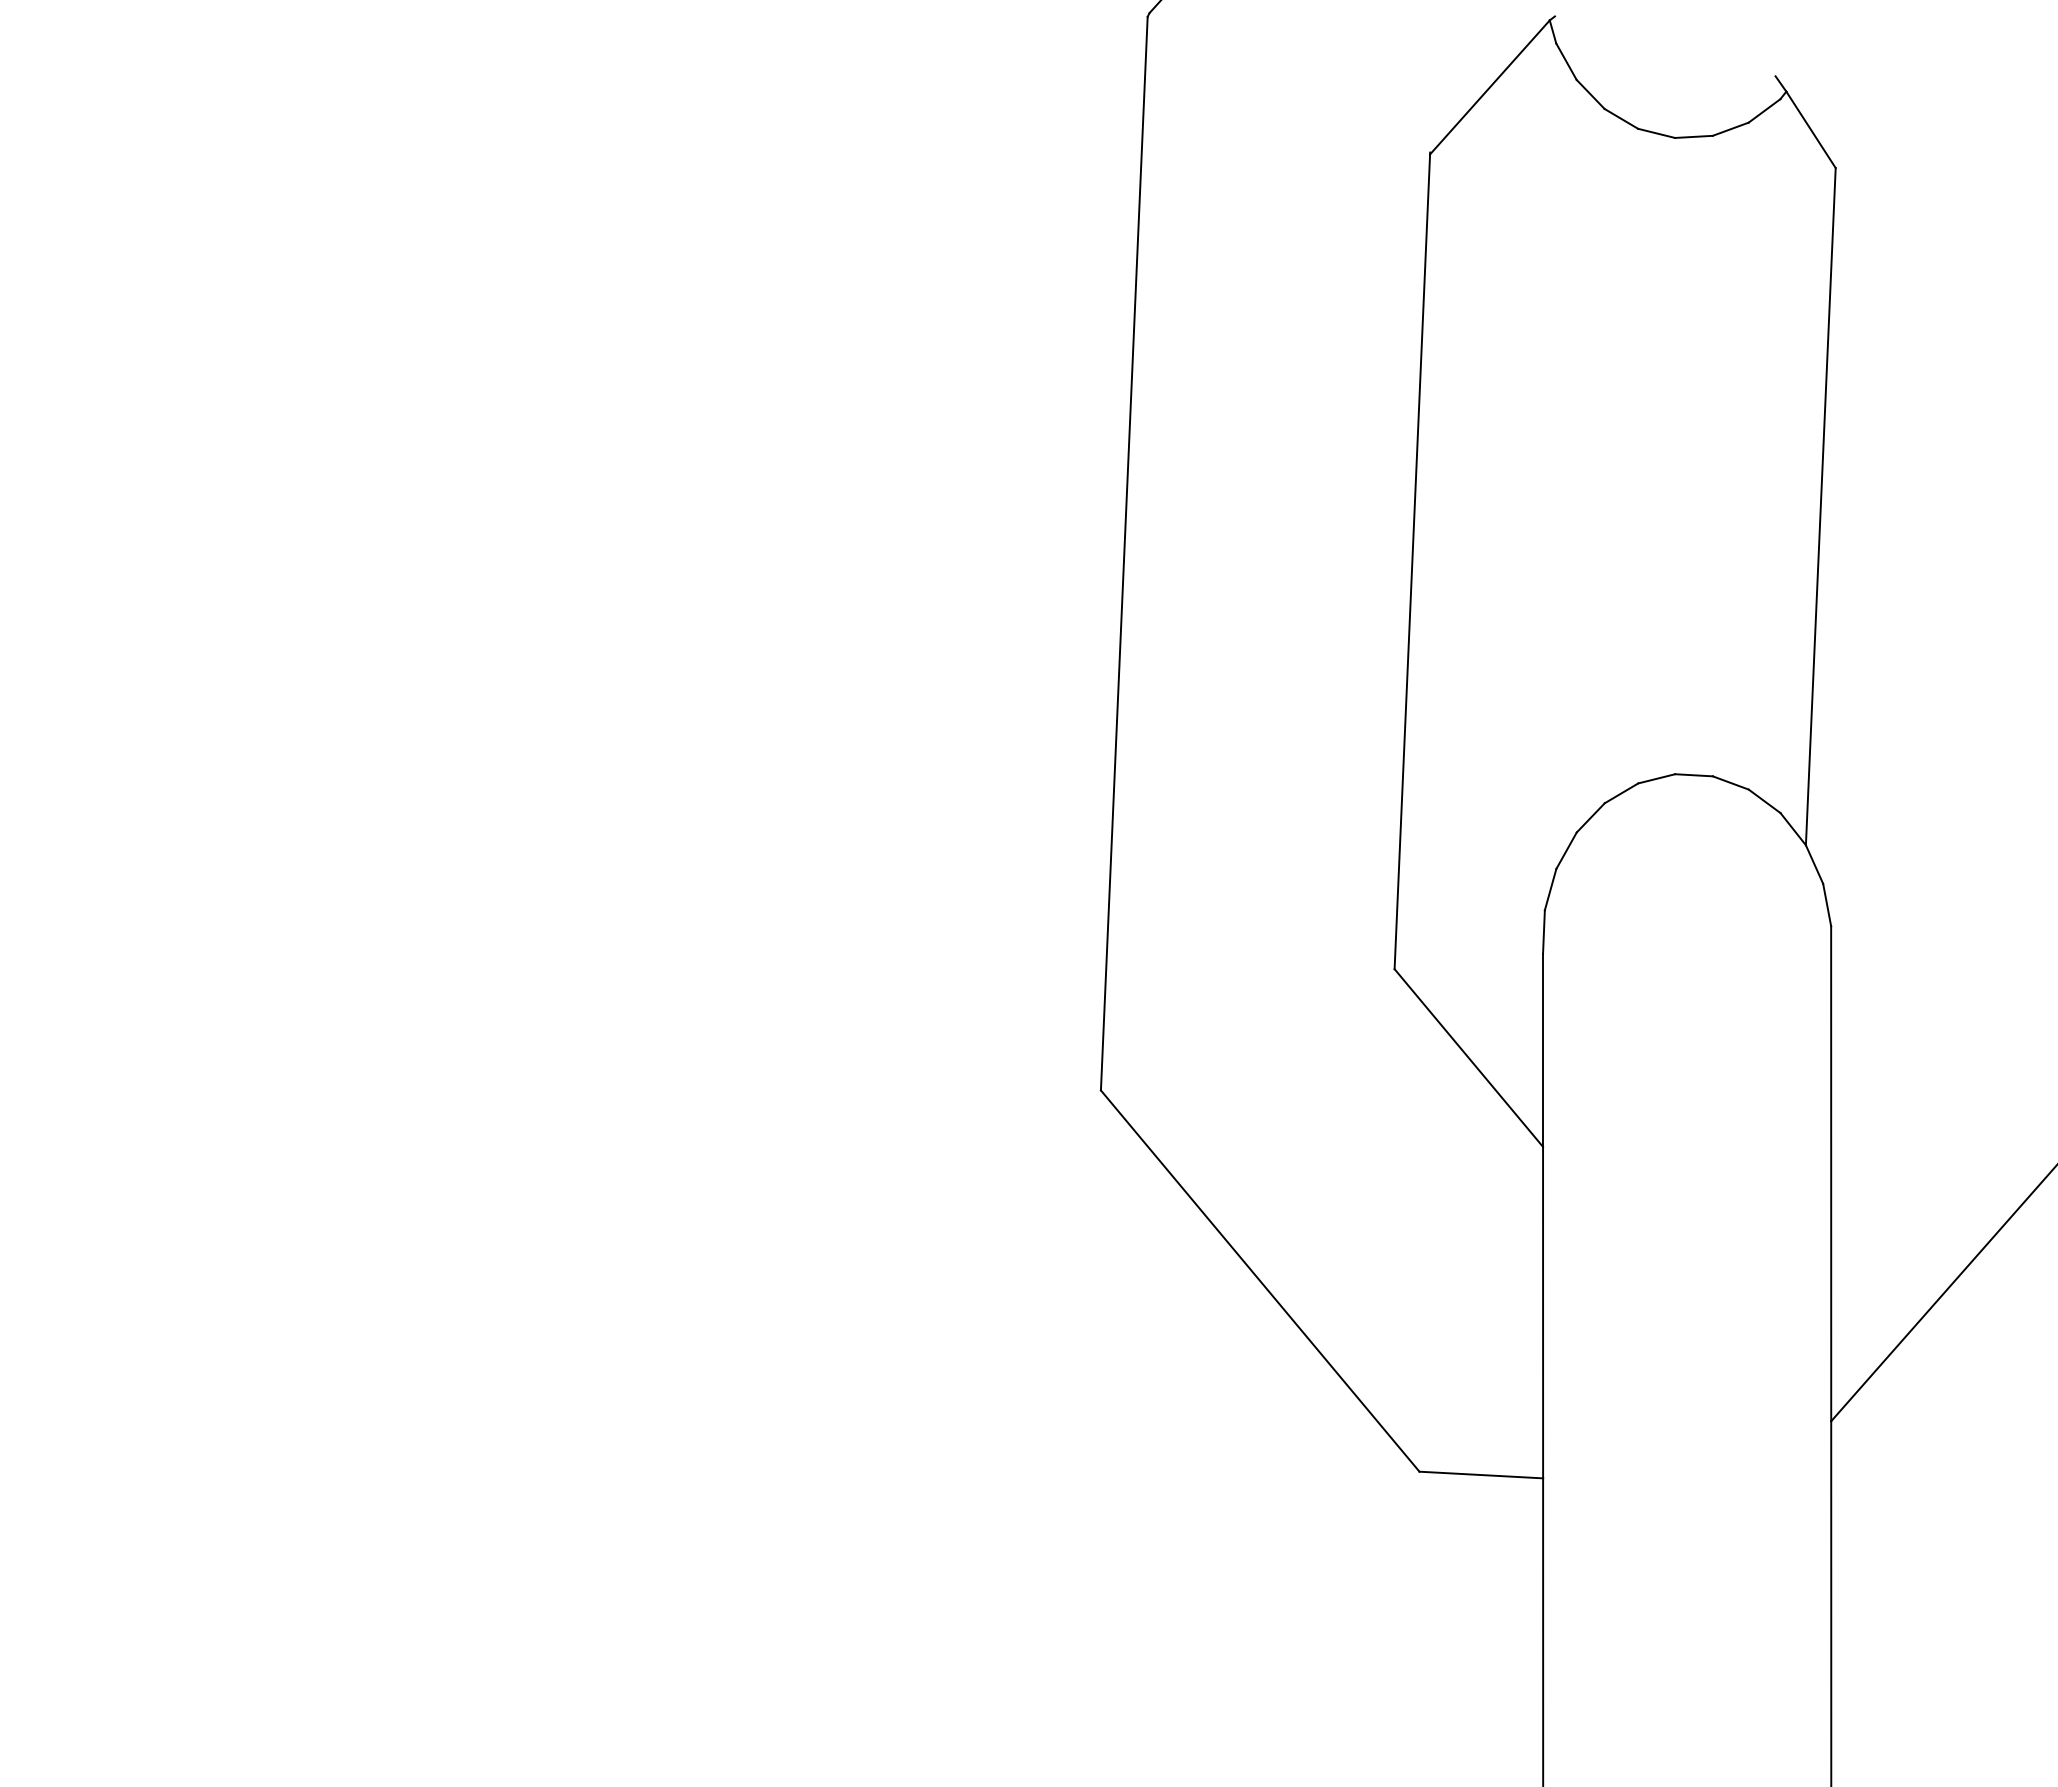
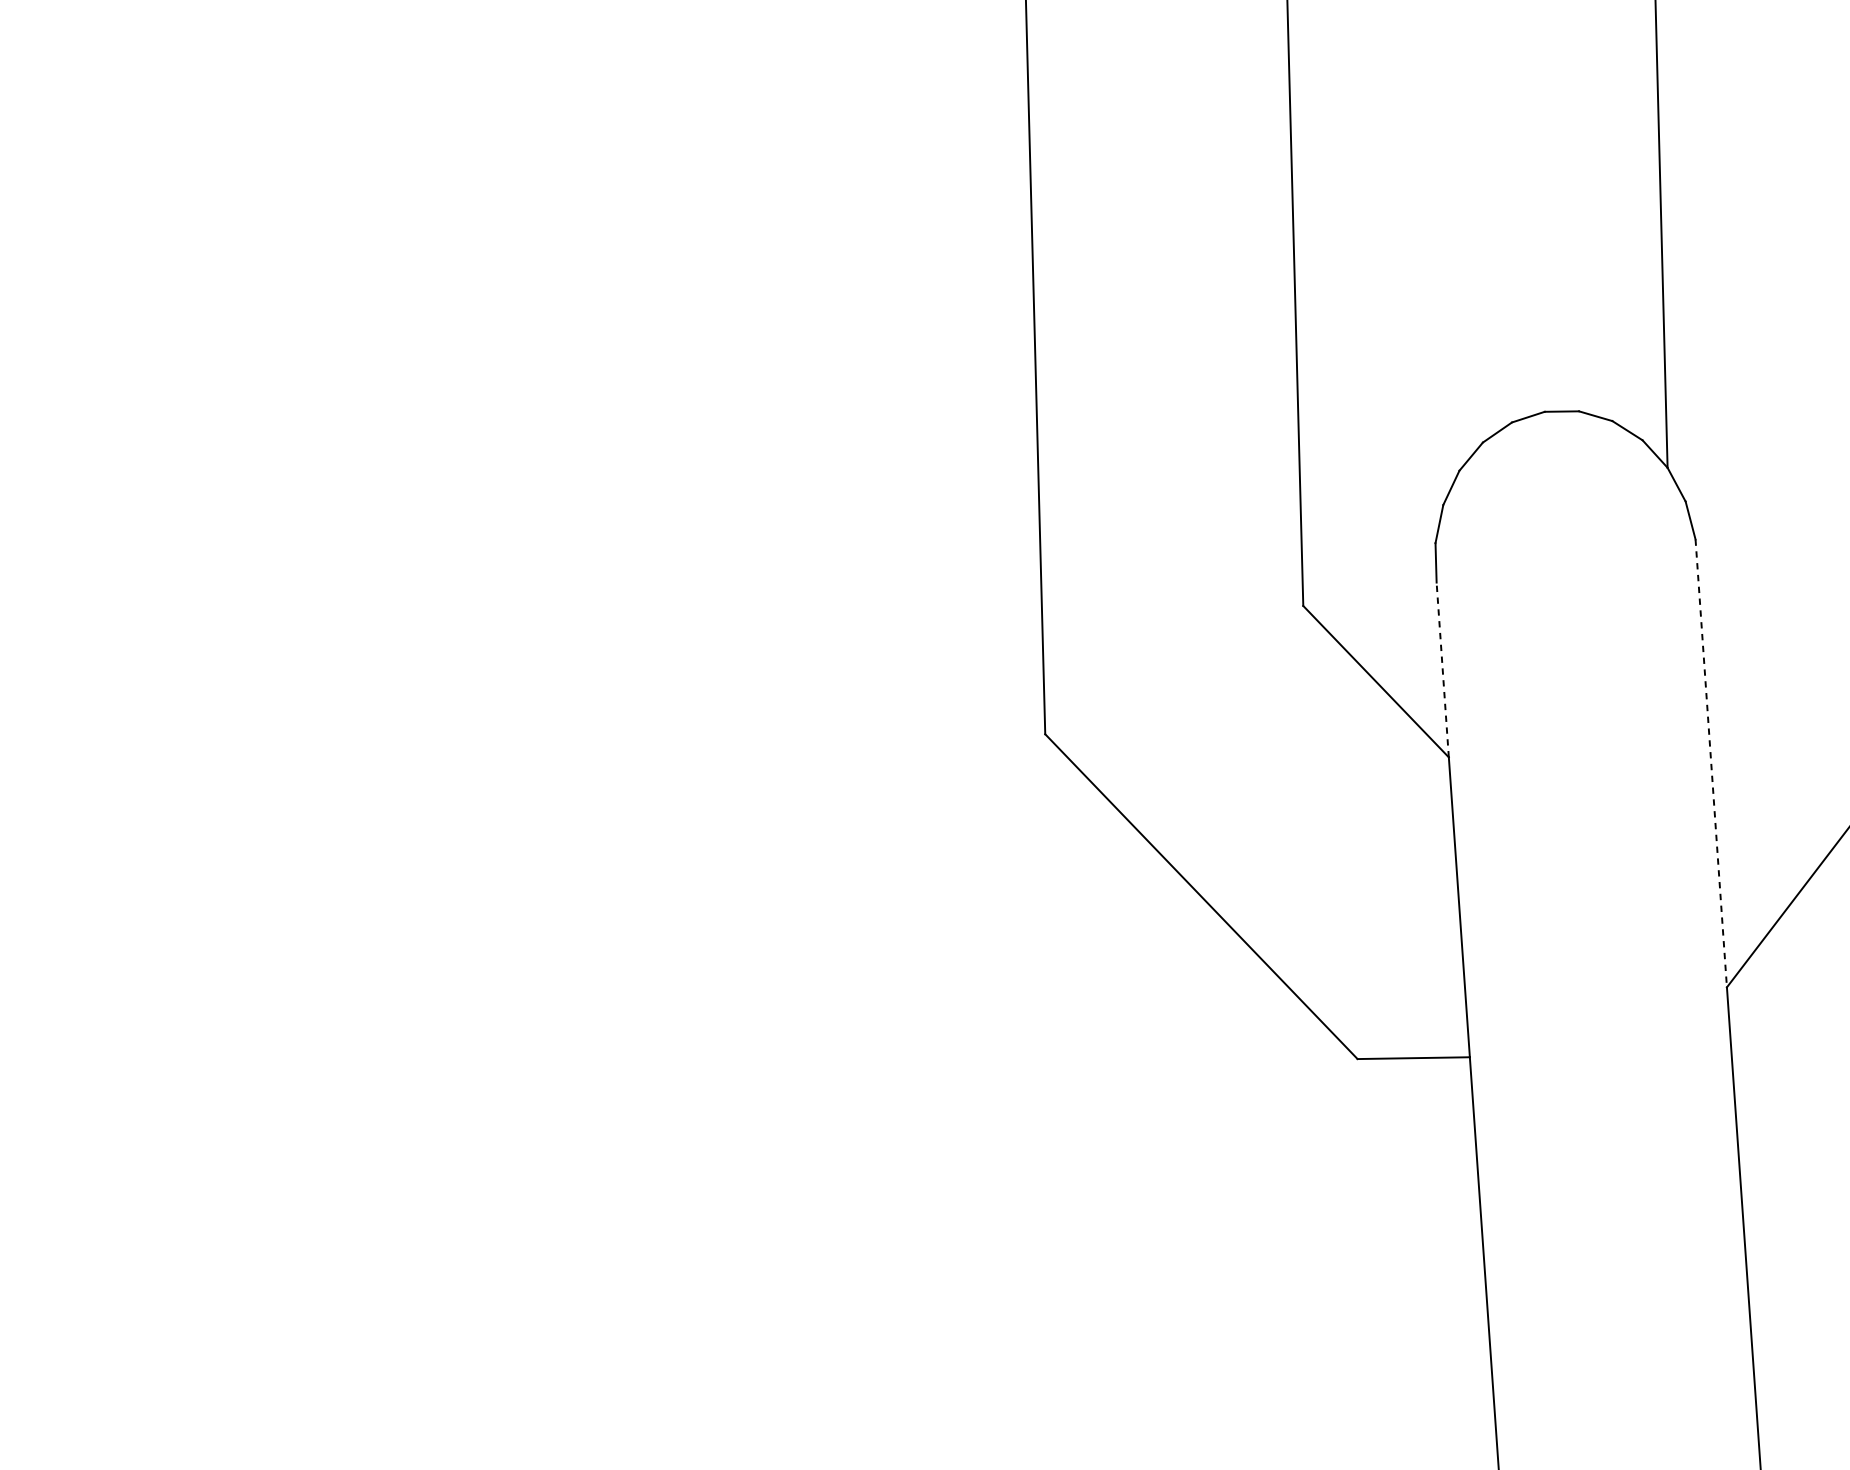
line: (1543, 1050) -> (1443, 670), solid -> dashed
line: (1831, 1173) -> (1711, 763), solid -> dashed

